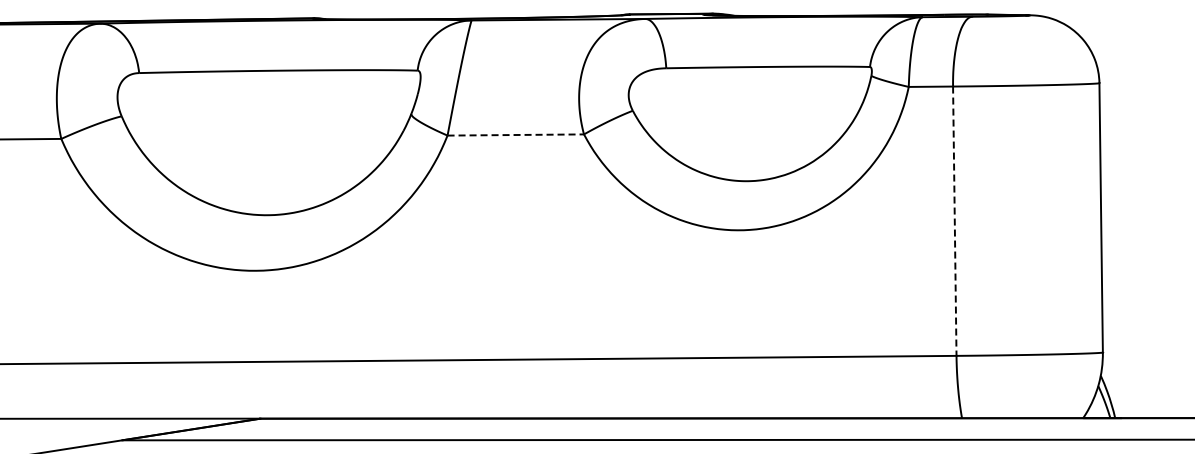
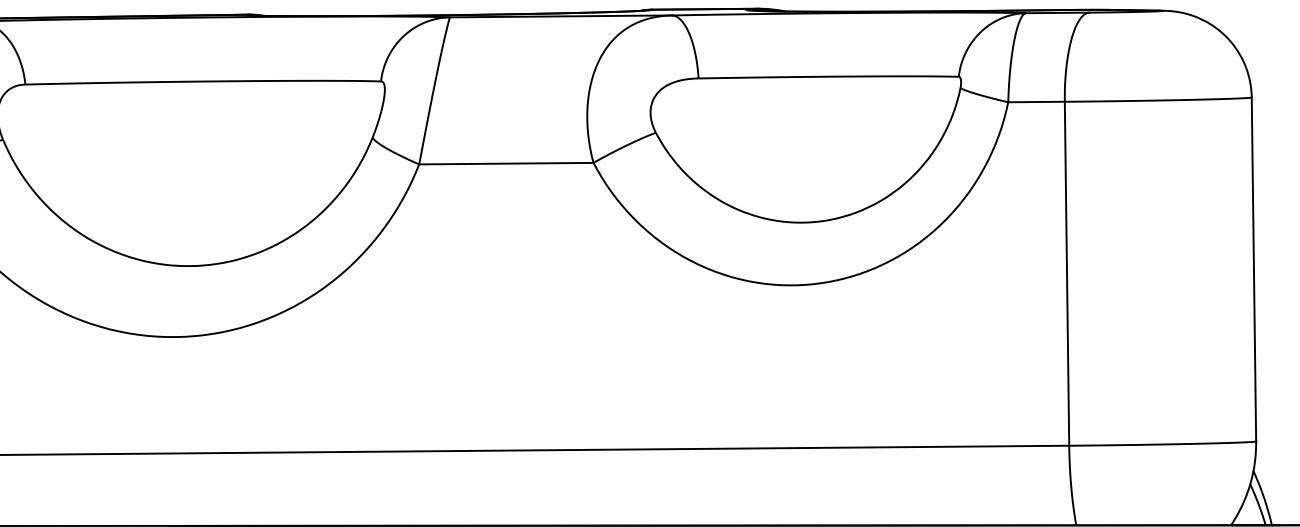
line: (516, 135) -> (507, 164), dashed -> solid
line: (954, 221) -> (1066, 274), dashed -> solid

